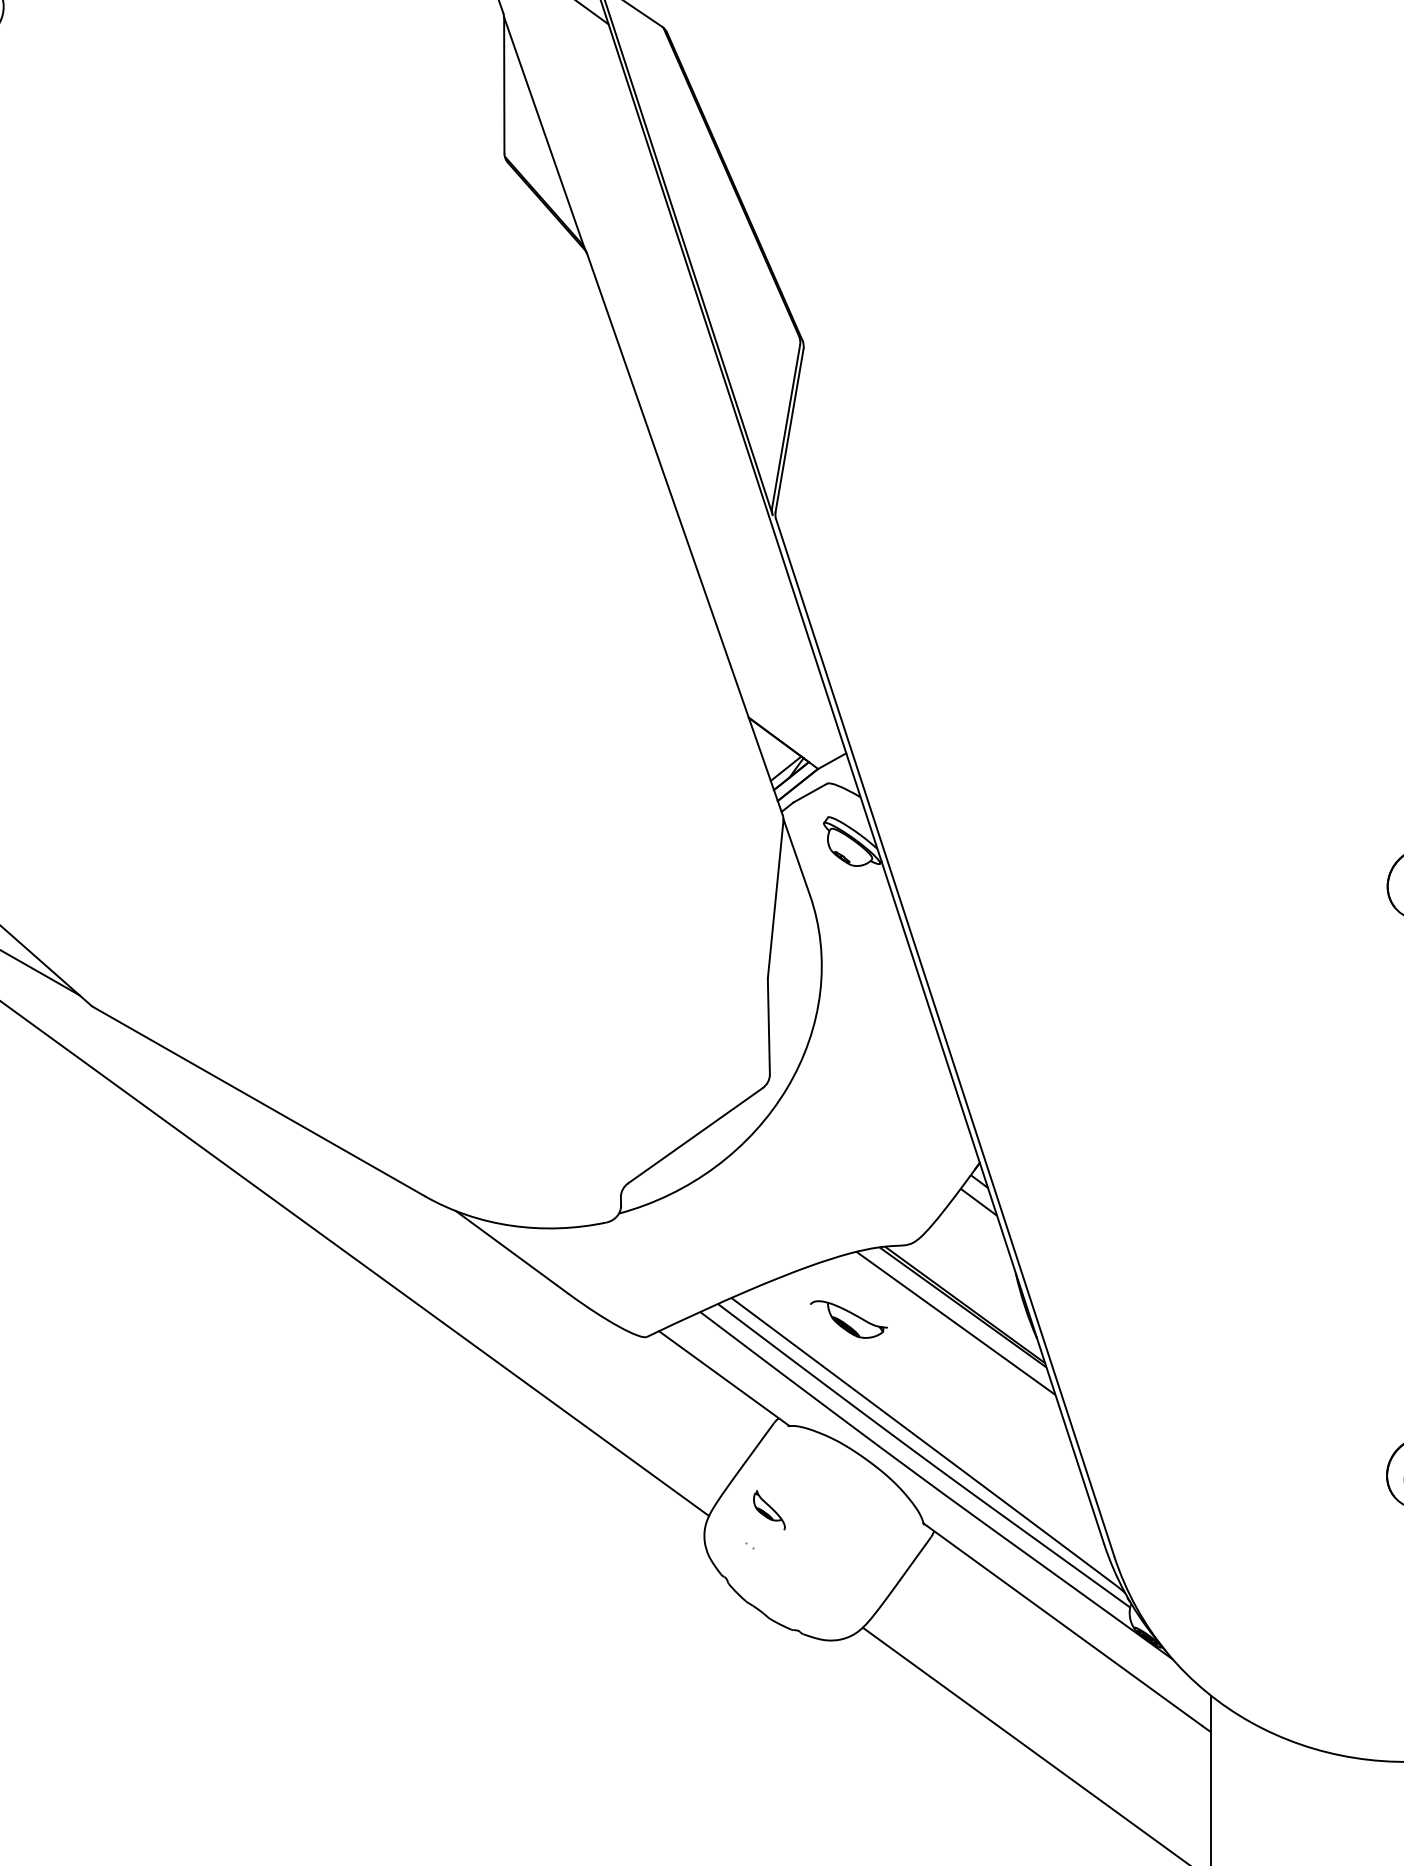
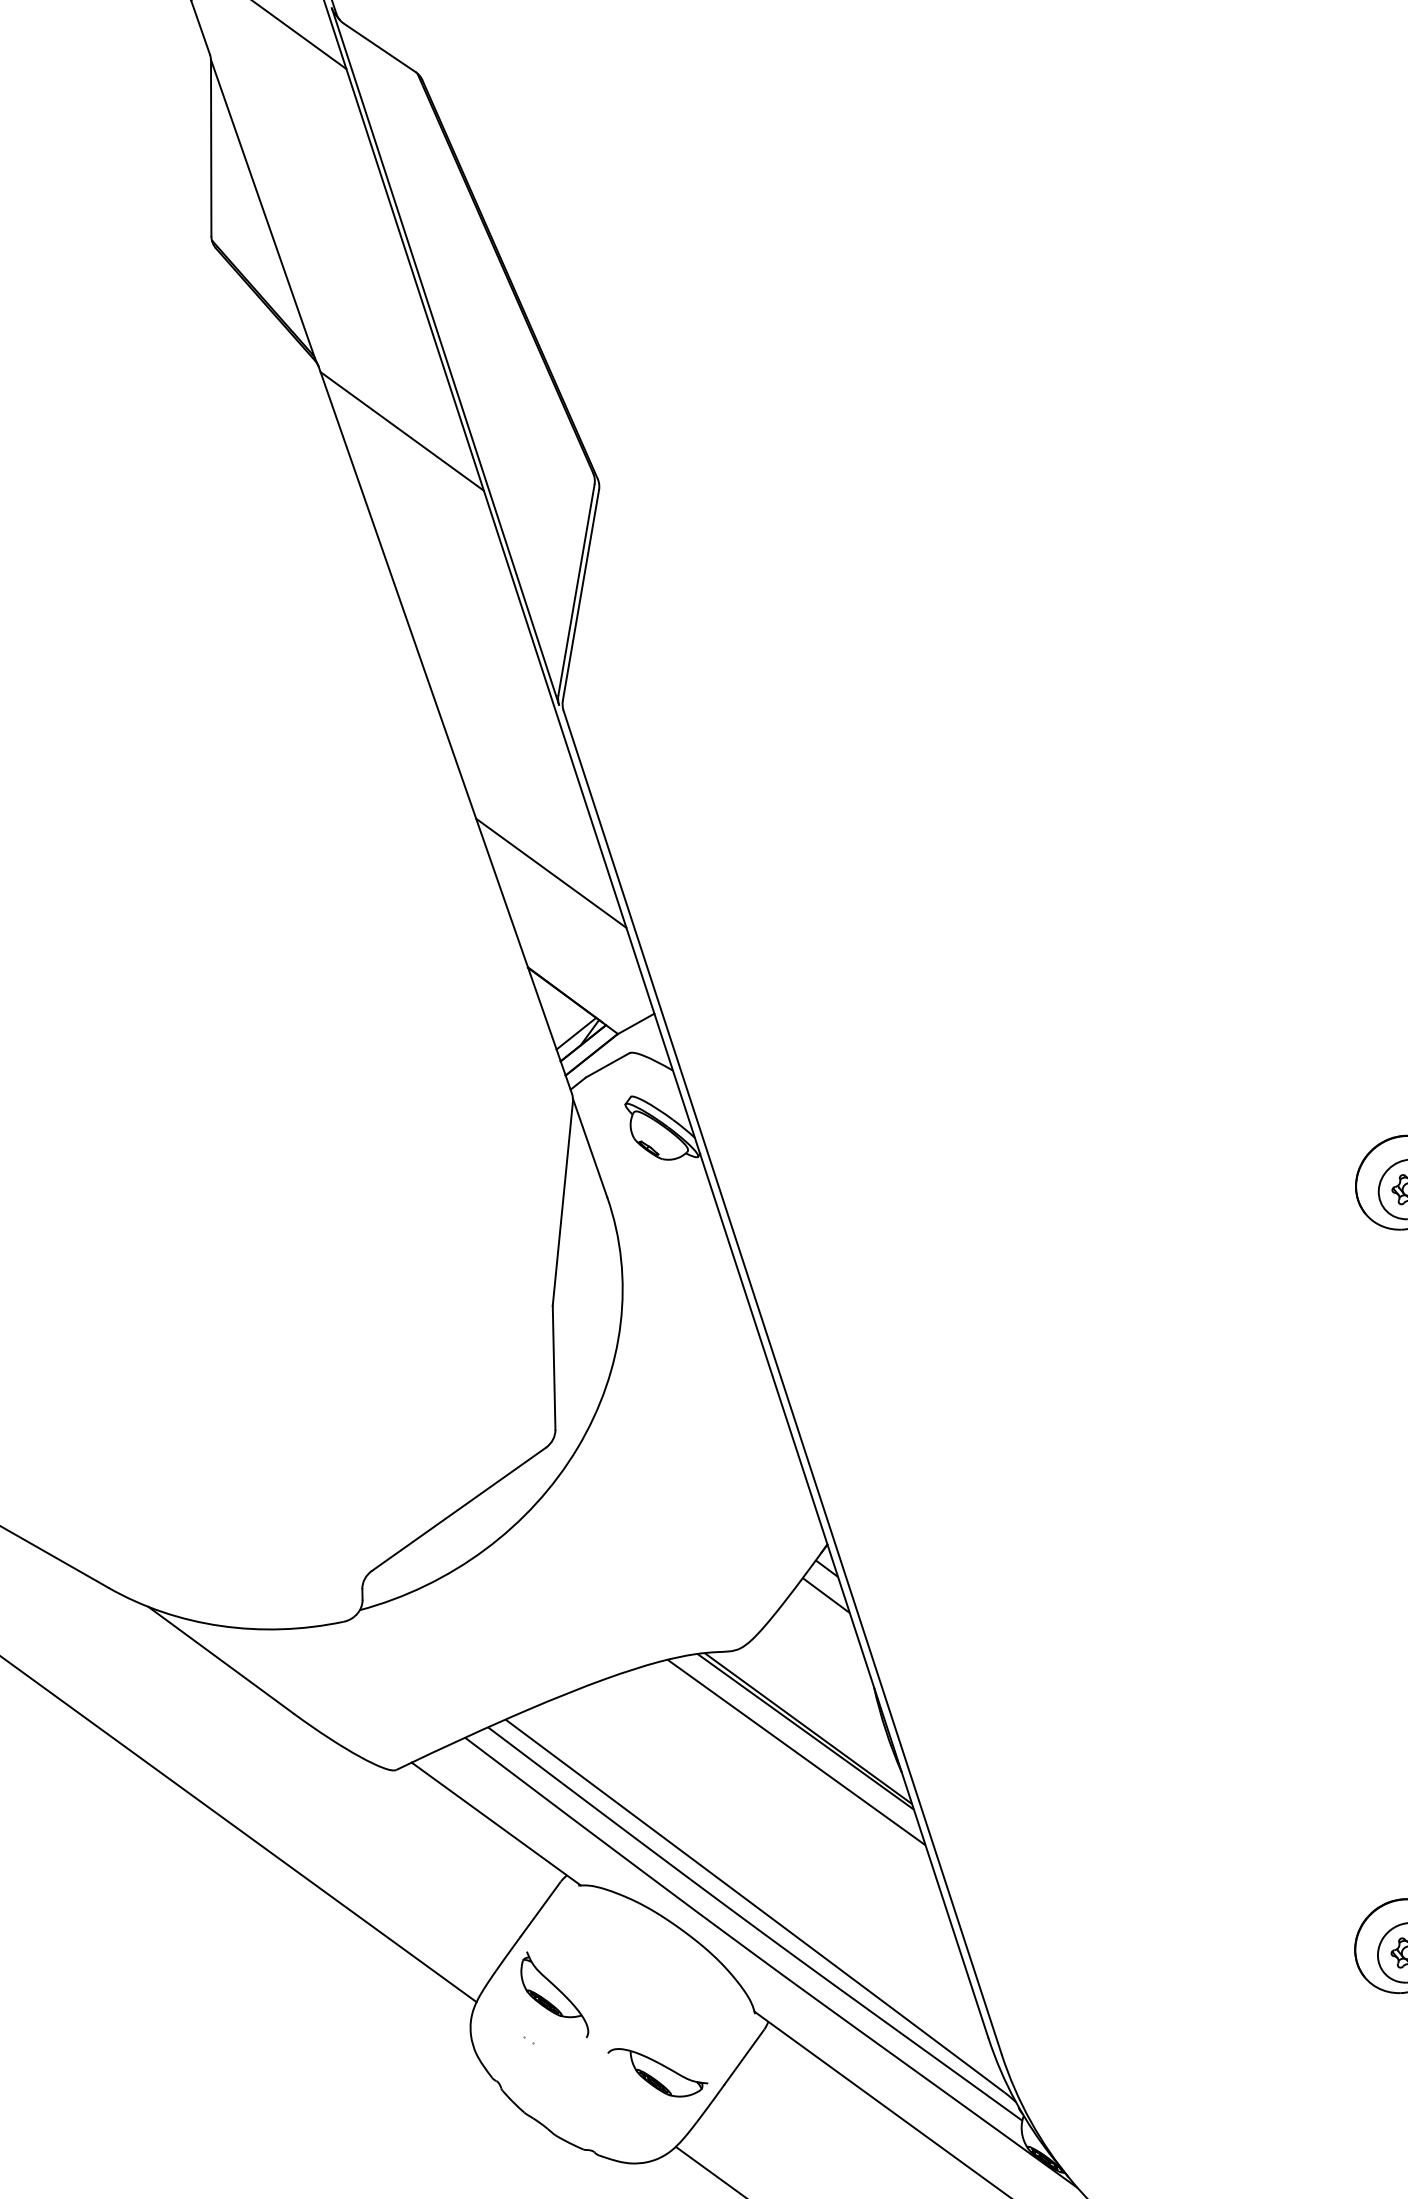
line: (651, 303) -> (401, 430), added
line: (766, 644) -> (551, 872), added
part: (848, 1319) -> (657, 2072), moved
part: (769, 1509) -> (554, 1993), size x1.67

